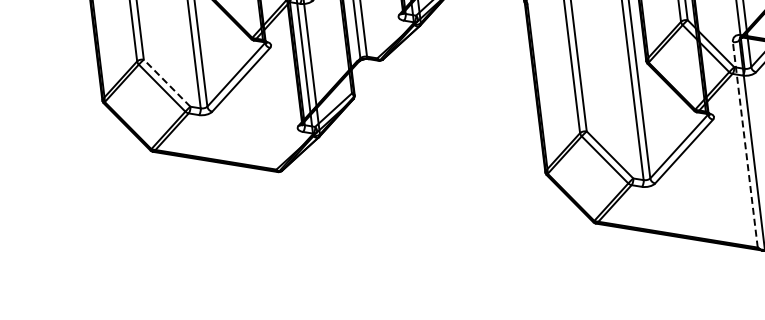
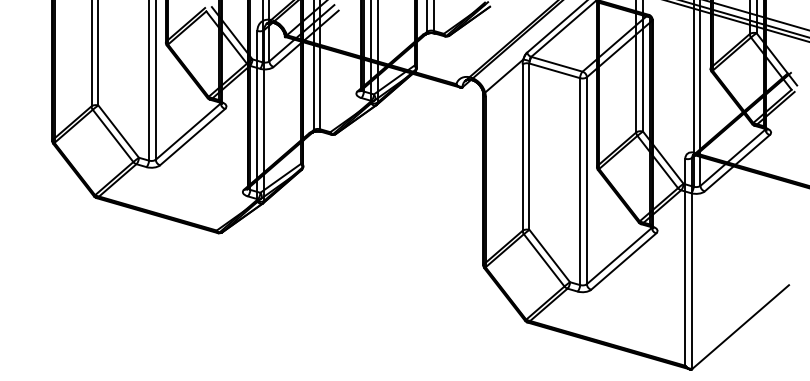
line: (166, 83) -> (118, 131), dashed -> solid
line: (745, 144) -> (685, 261), dashed -> solid

